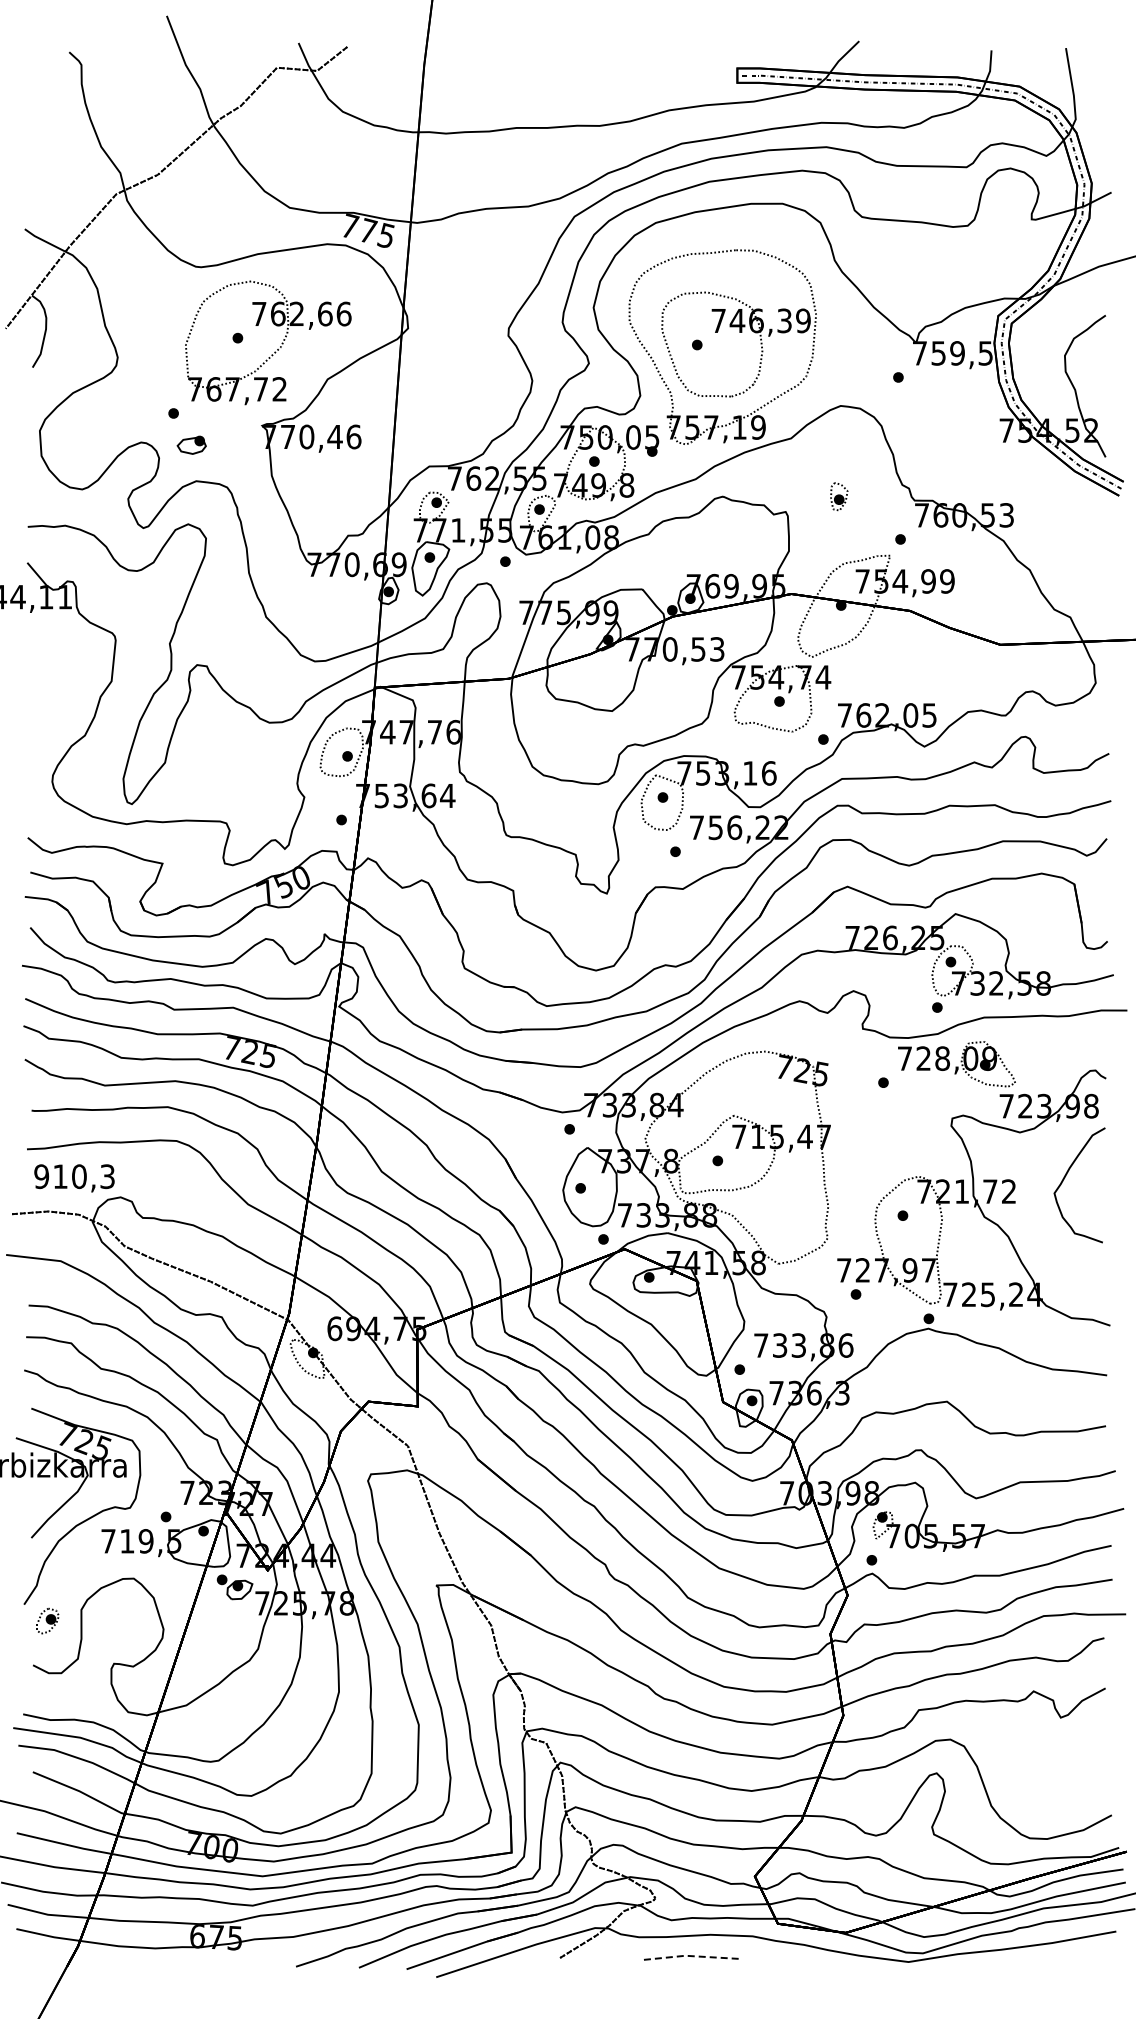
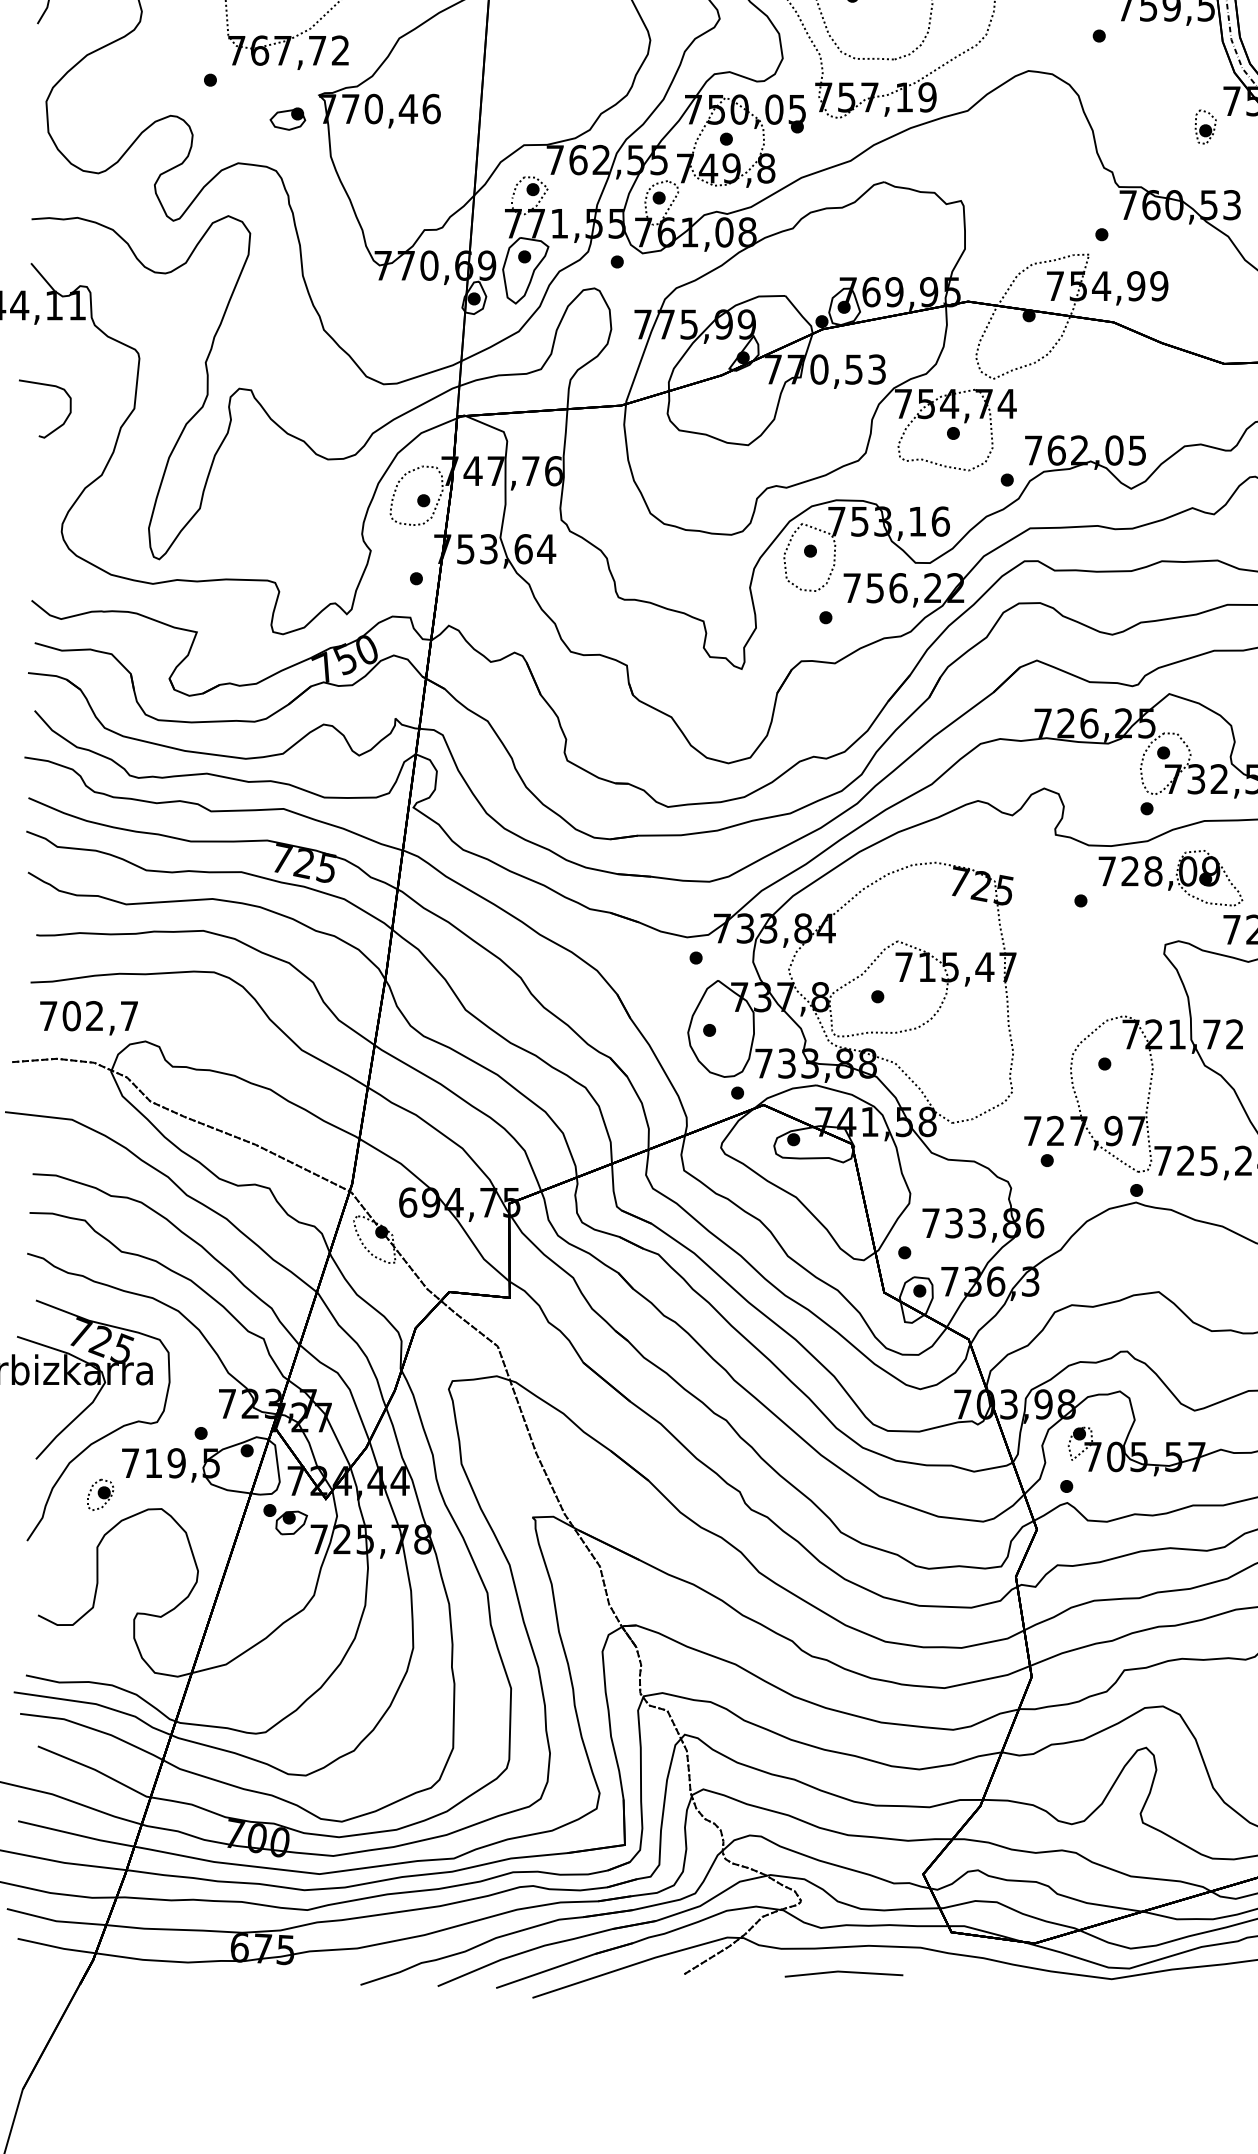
part: (191, 444) -> (287, 118), moved
part: (839, 496) -> (1206, 126), moved
curve: (49, 695) -> (58, 426), added
text: (74, 1176) -> (88, 1015), 910,3 -> 702,7
part: (47, 1620) -> (99, 1494), moved
line: (689, 1956) -> (843, 1972), dashed -> solid

